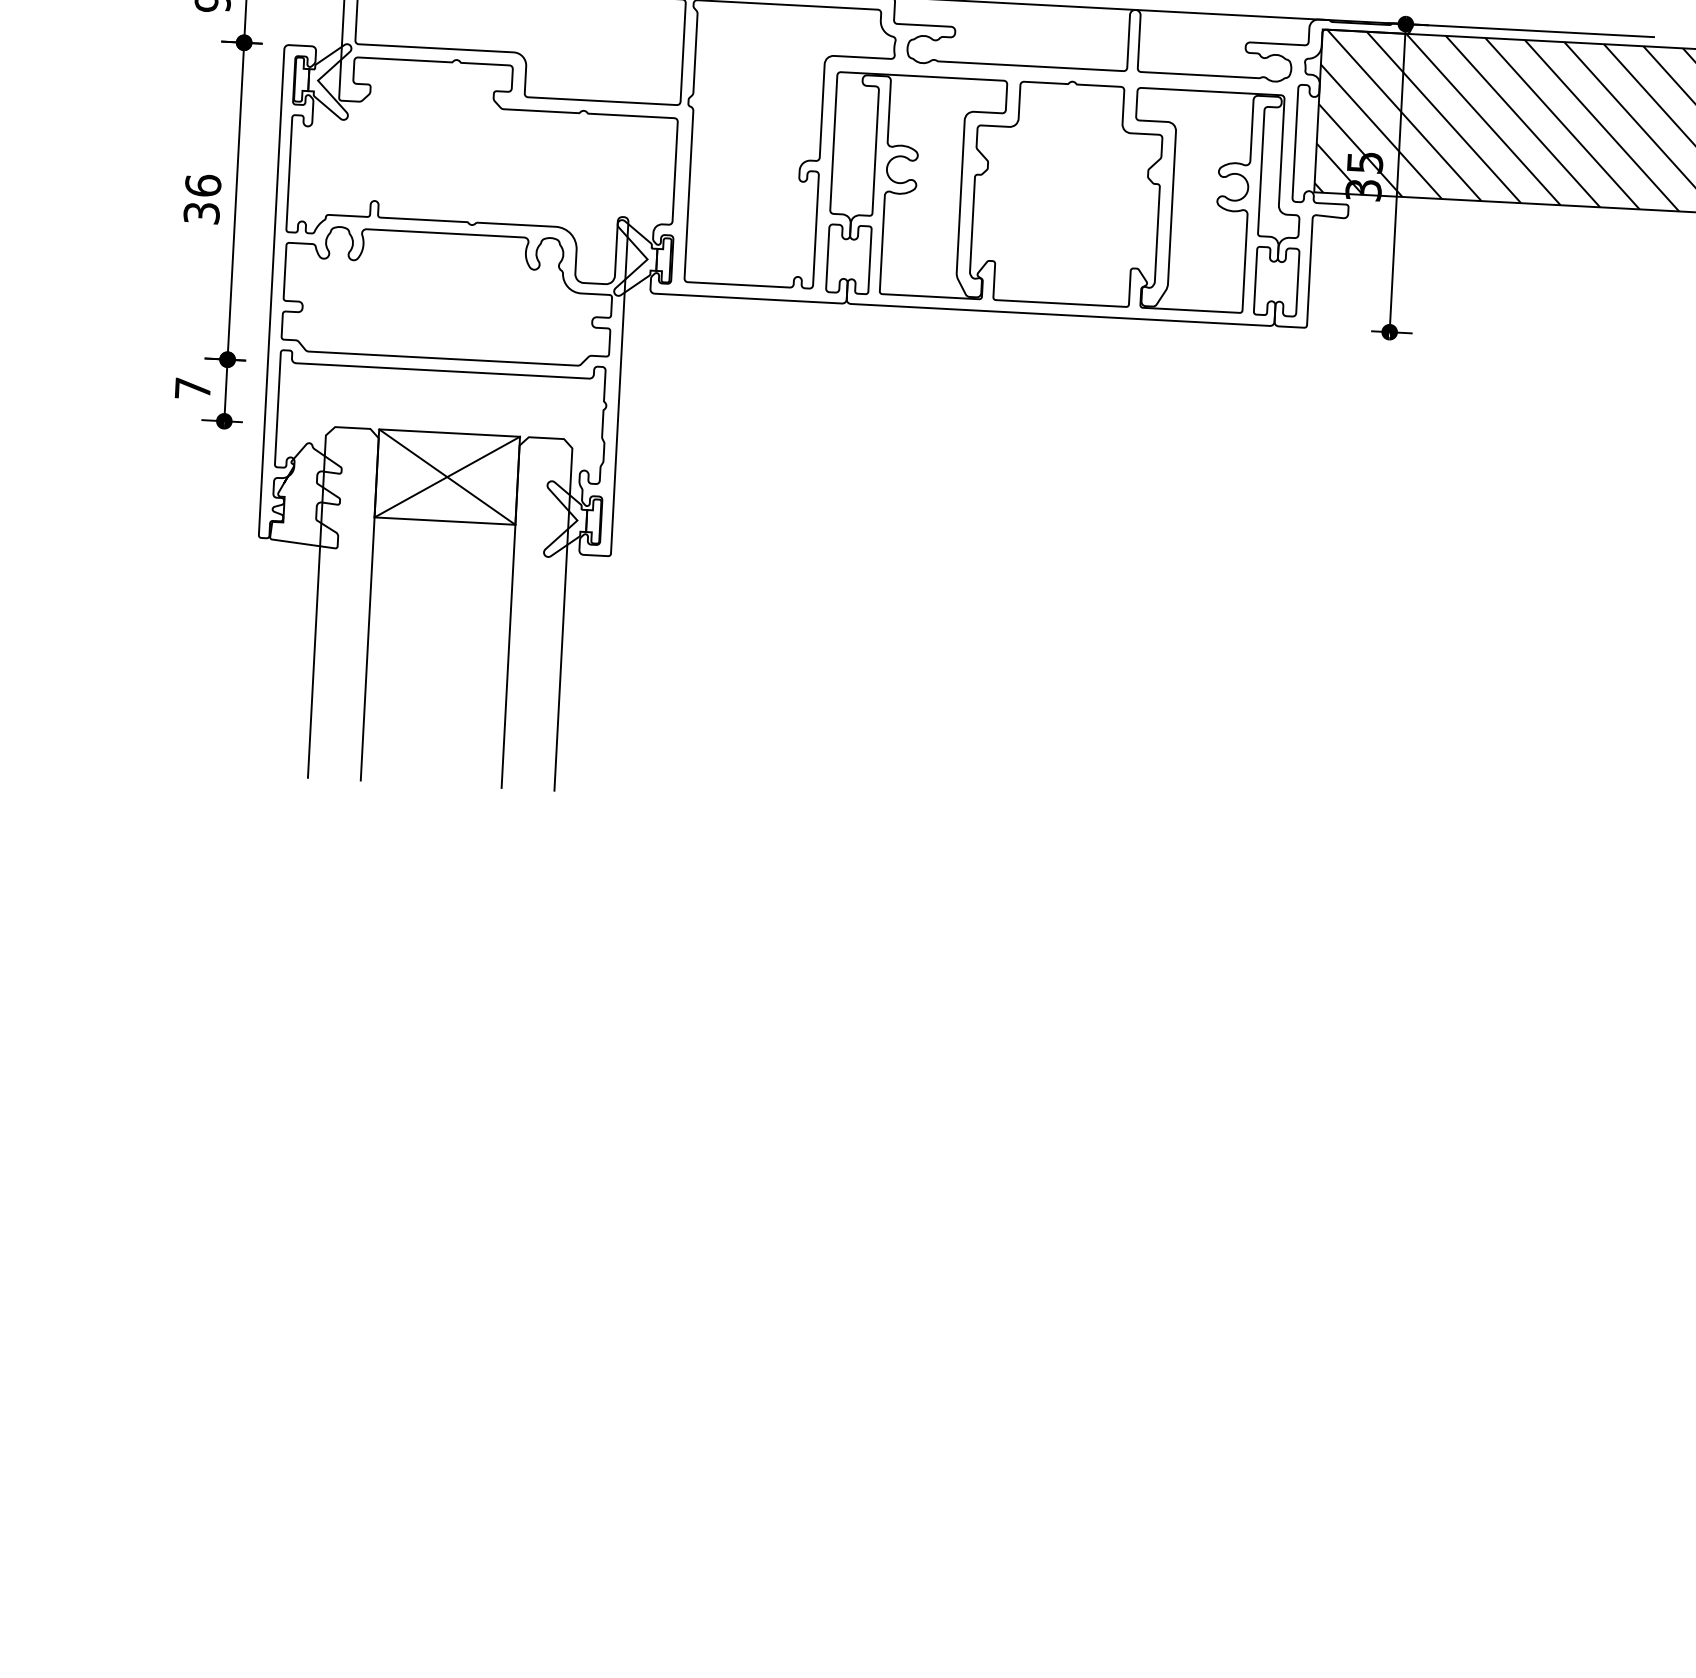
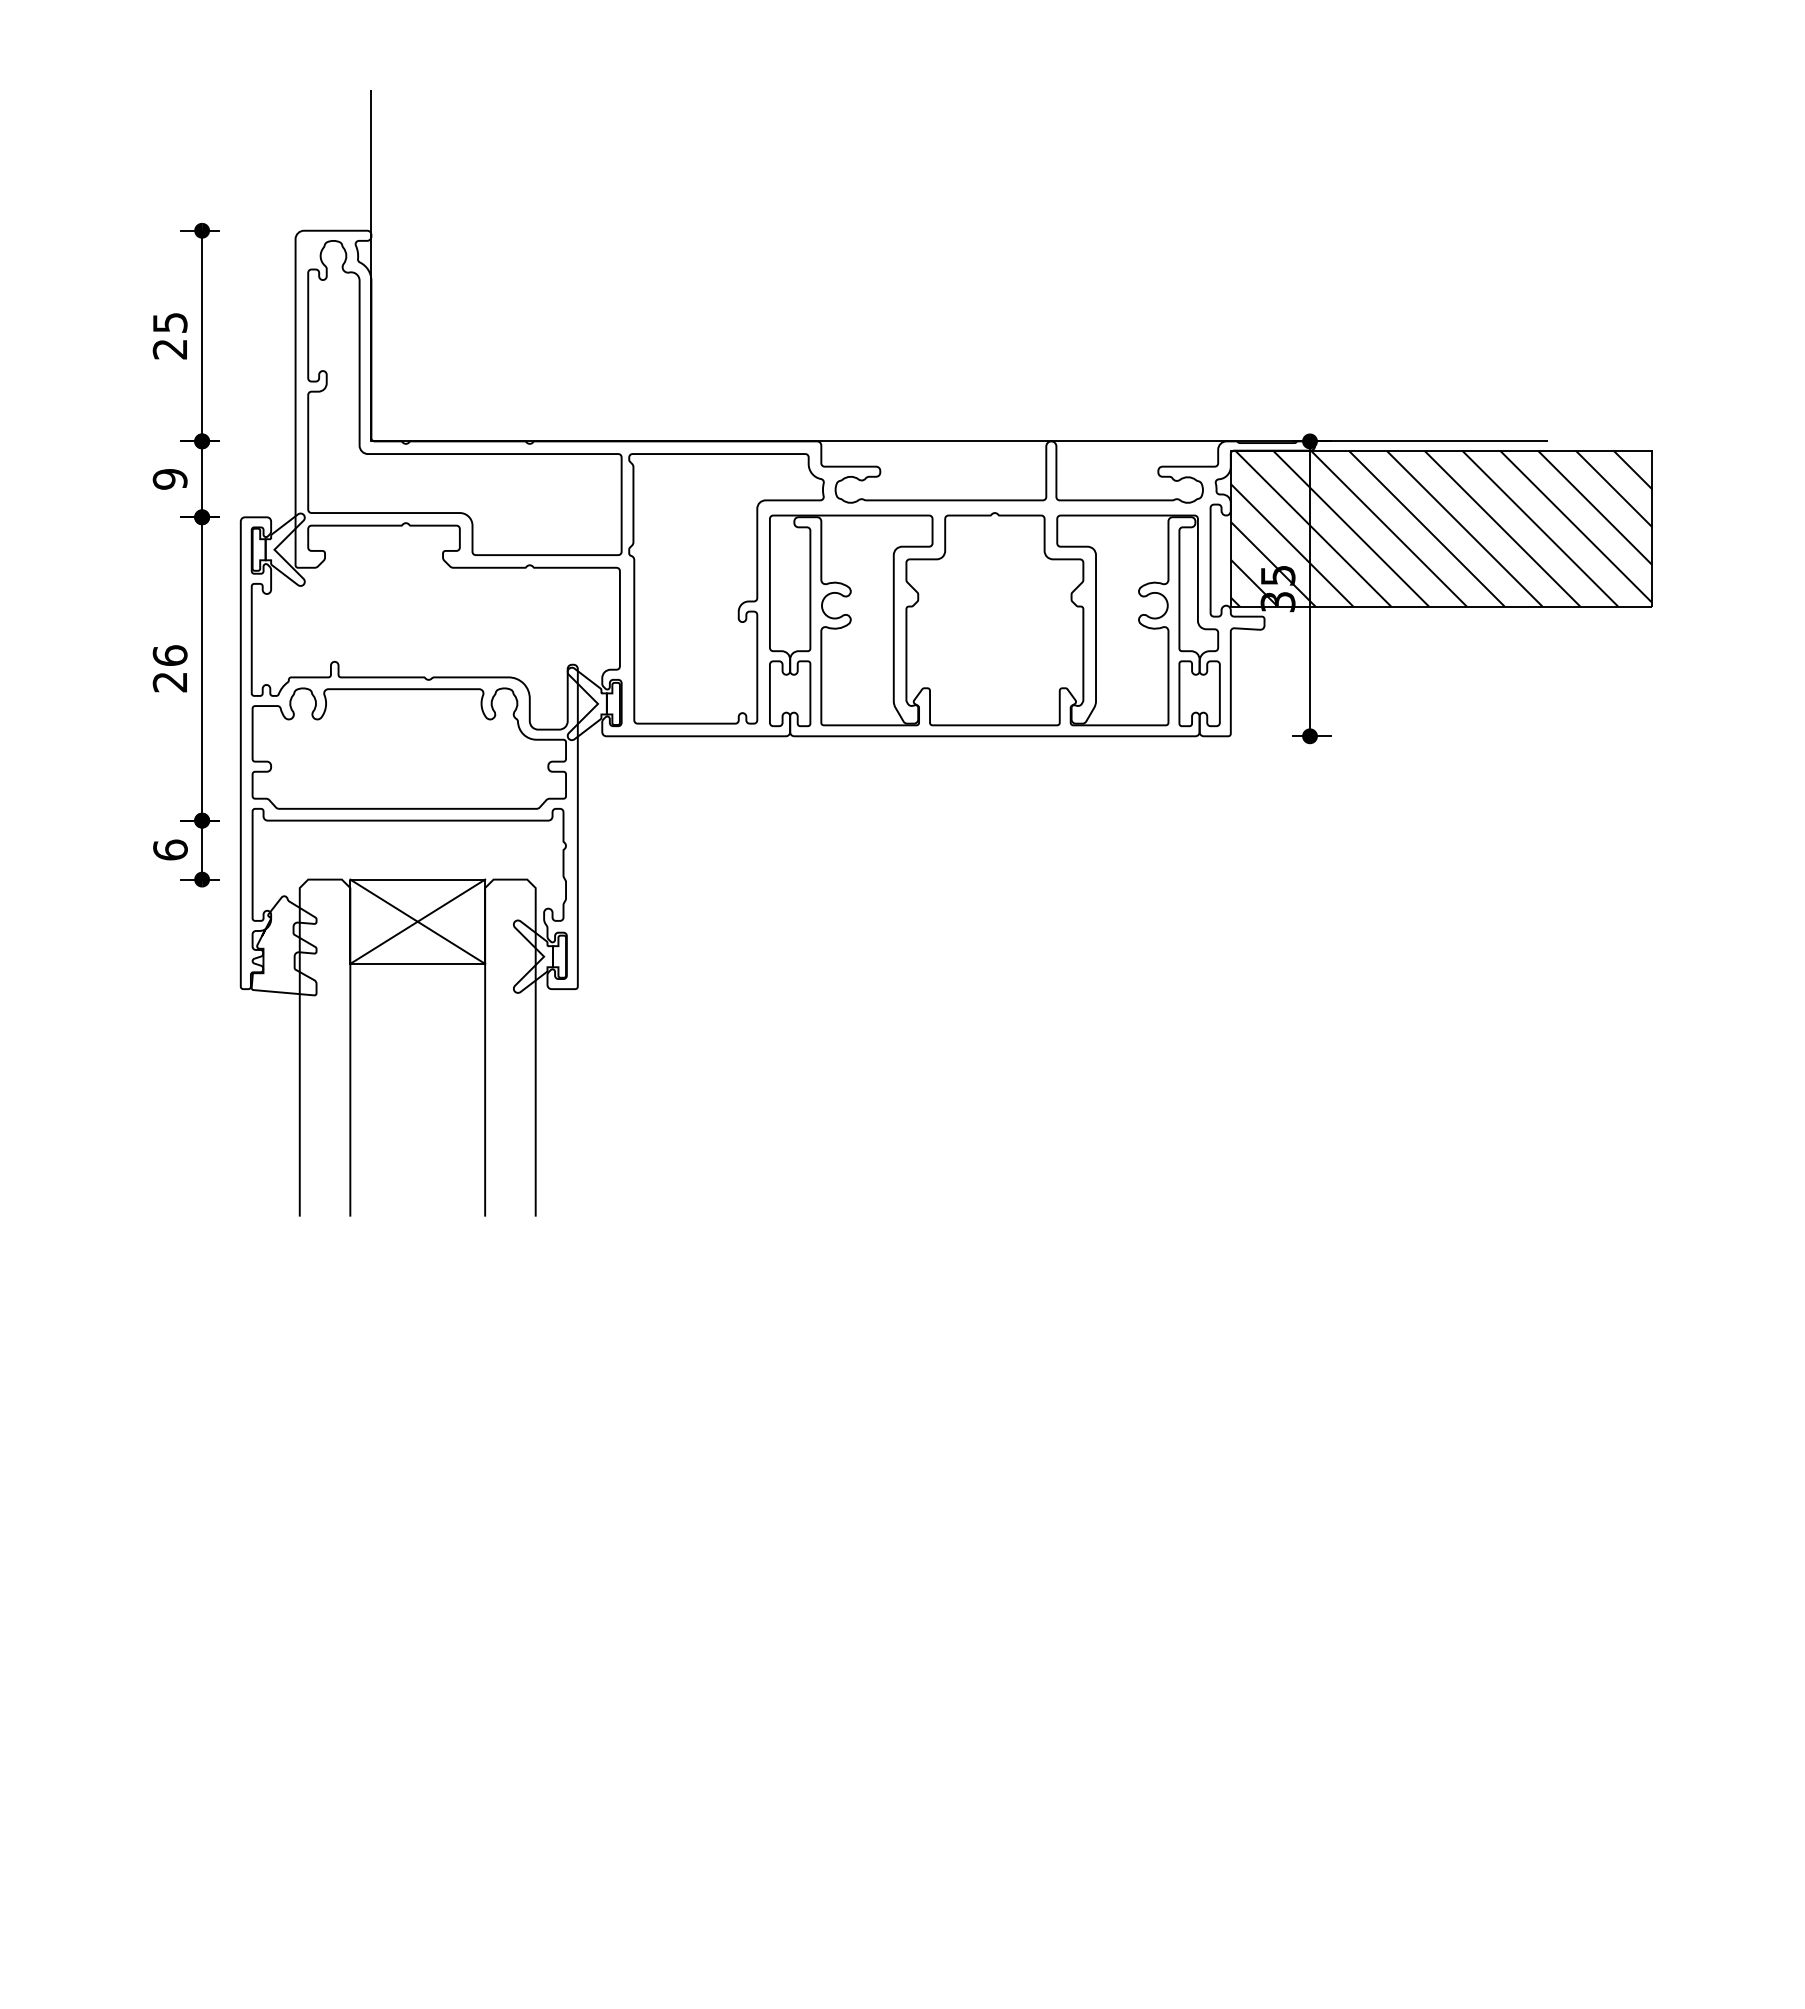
text: (202, 213) -> (170, 682), 36 -> 26
text: (192, 388) -> (170, 849), 7 -> 6

